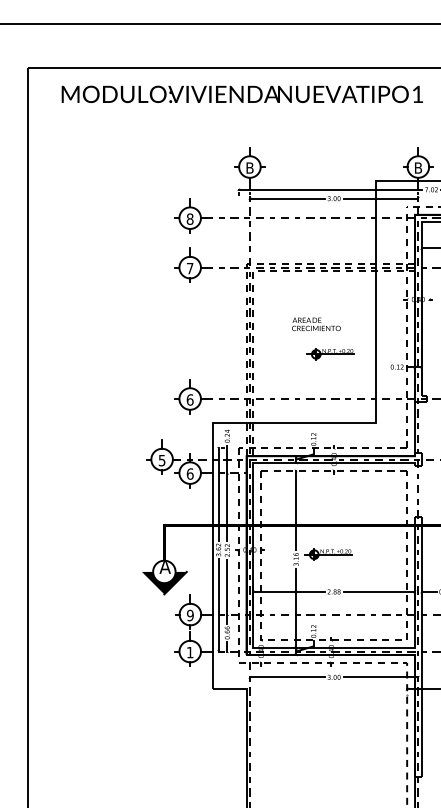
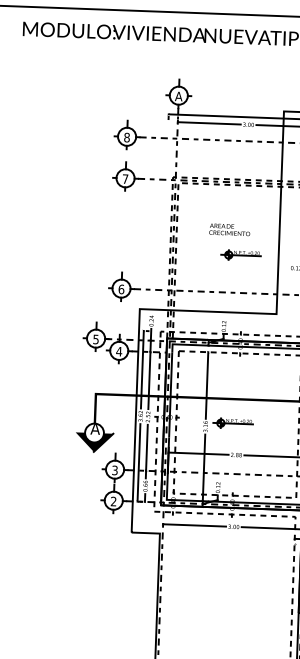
text: (249, 167) -> (178, 96), B -> A
text: (189, 473) -> (118, 351), 6 -> 4
text: (189, 615) -> (114, 470), 9 -> 3
text: (189, 652) -> (113, 501), 1 -> 2

